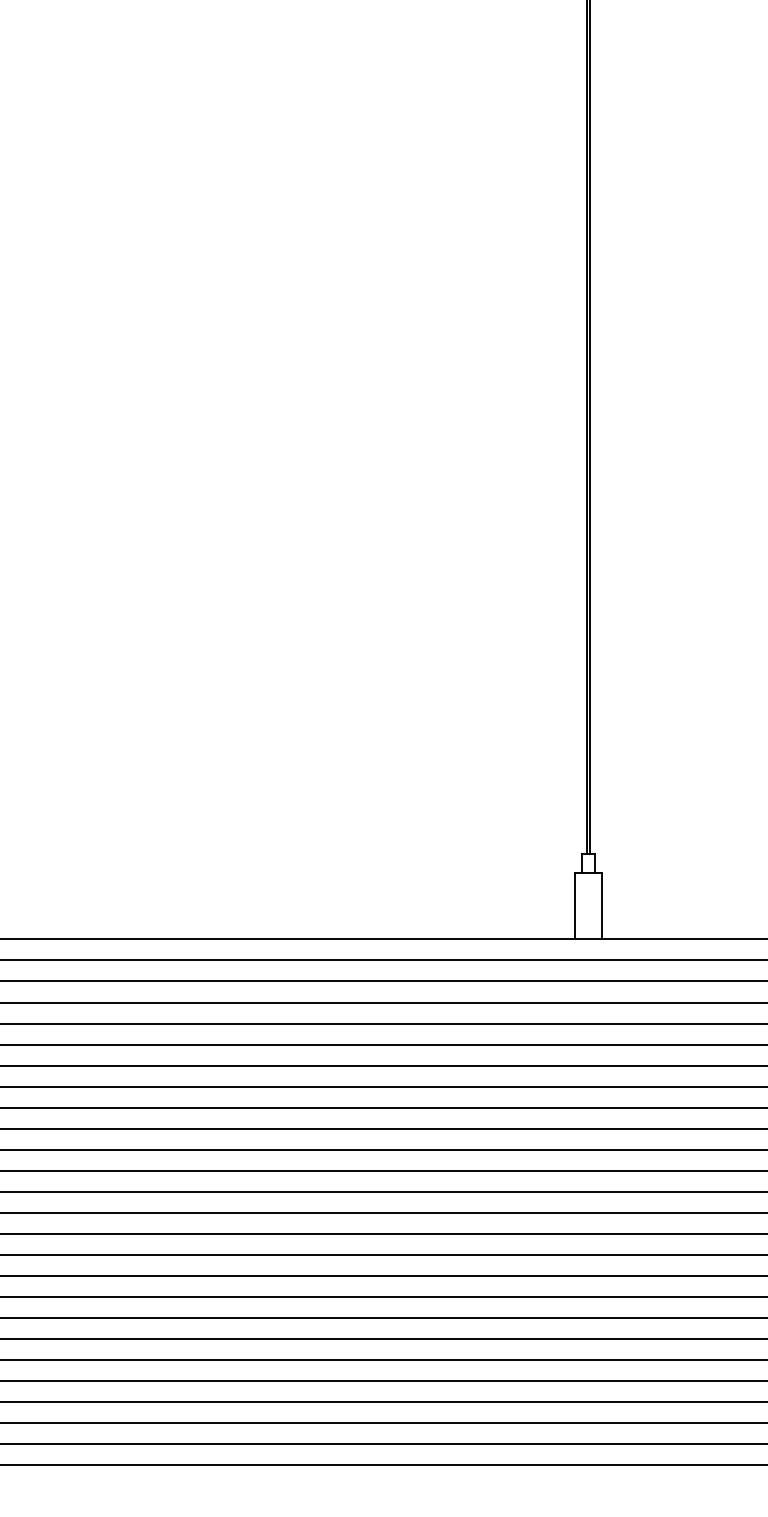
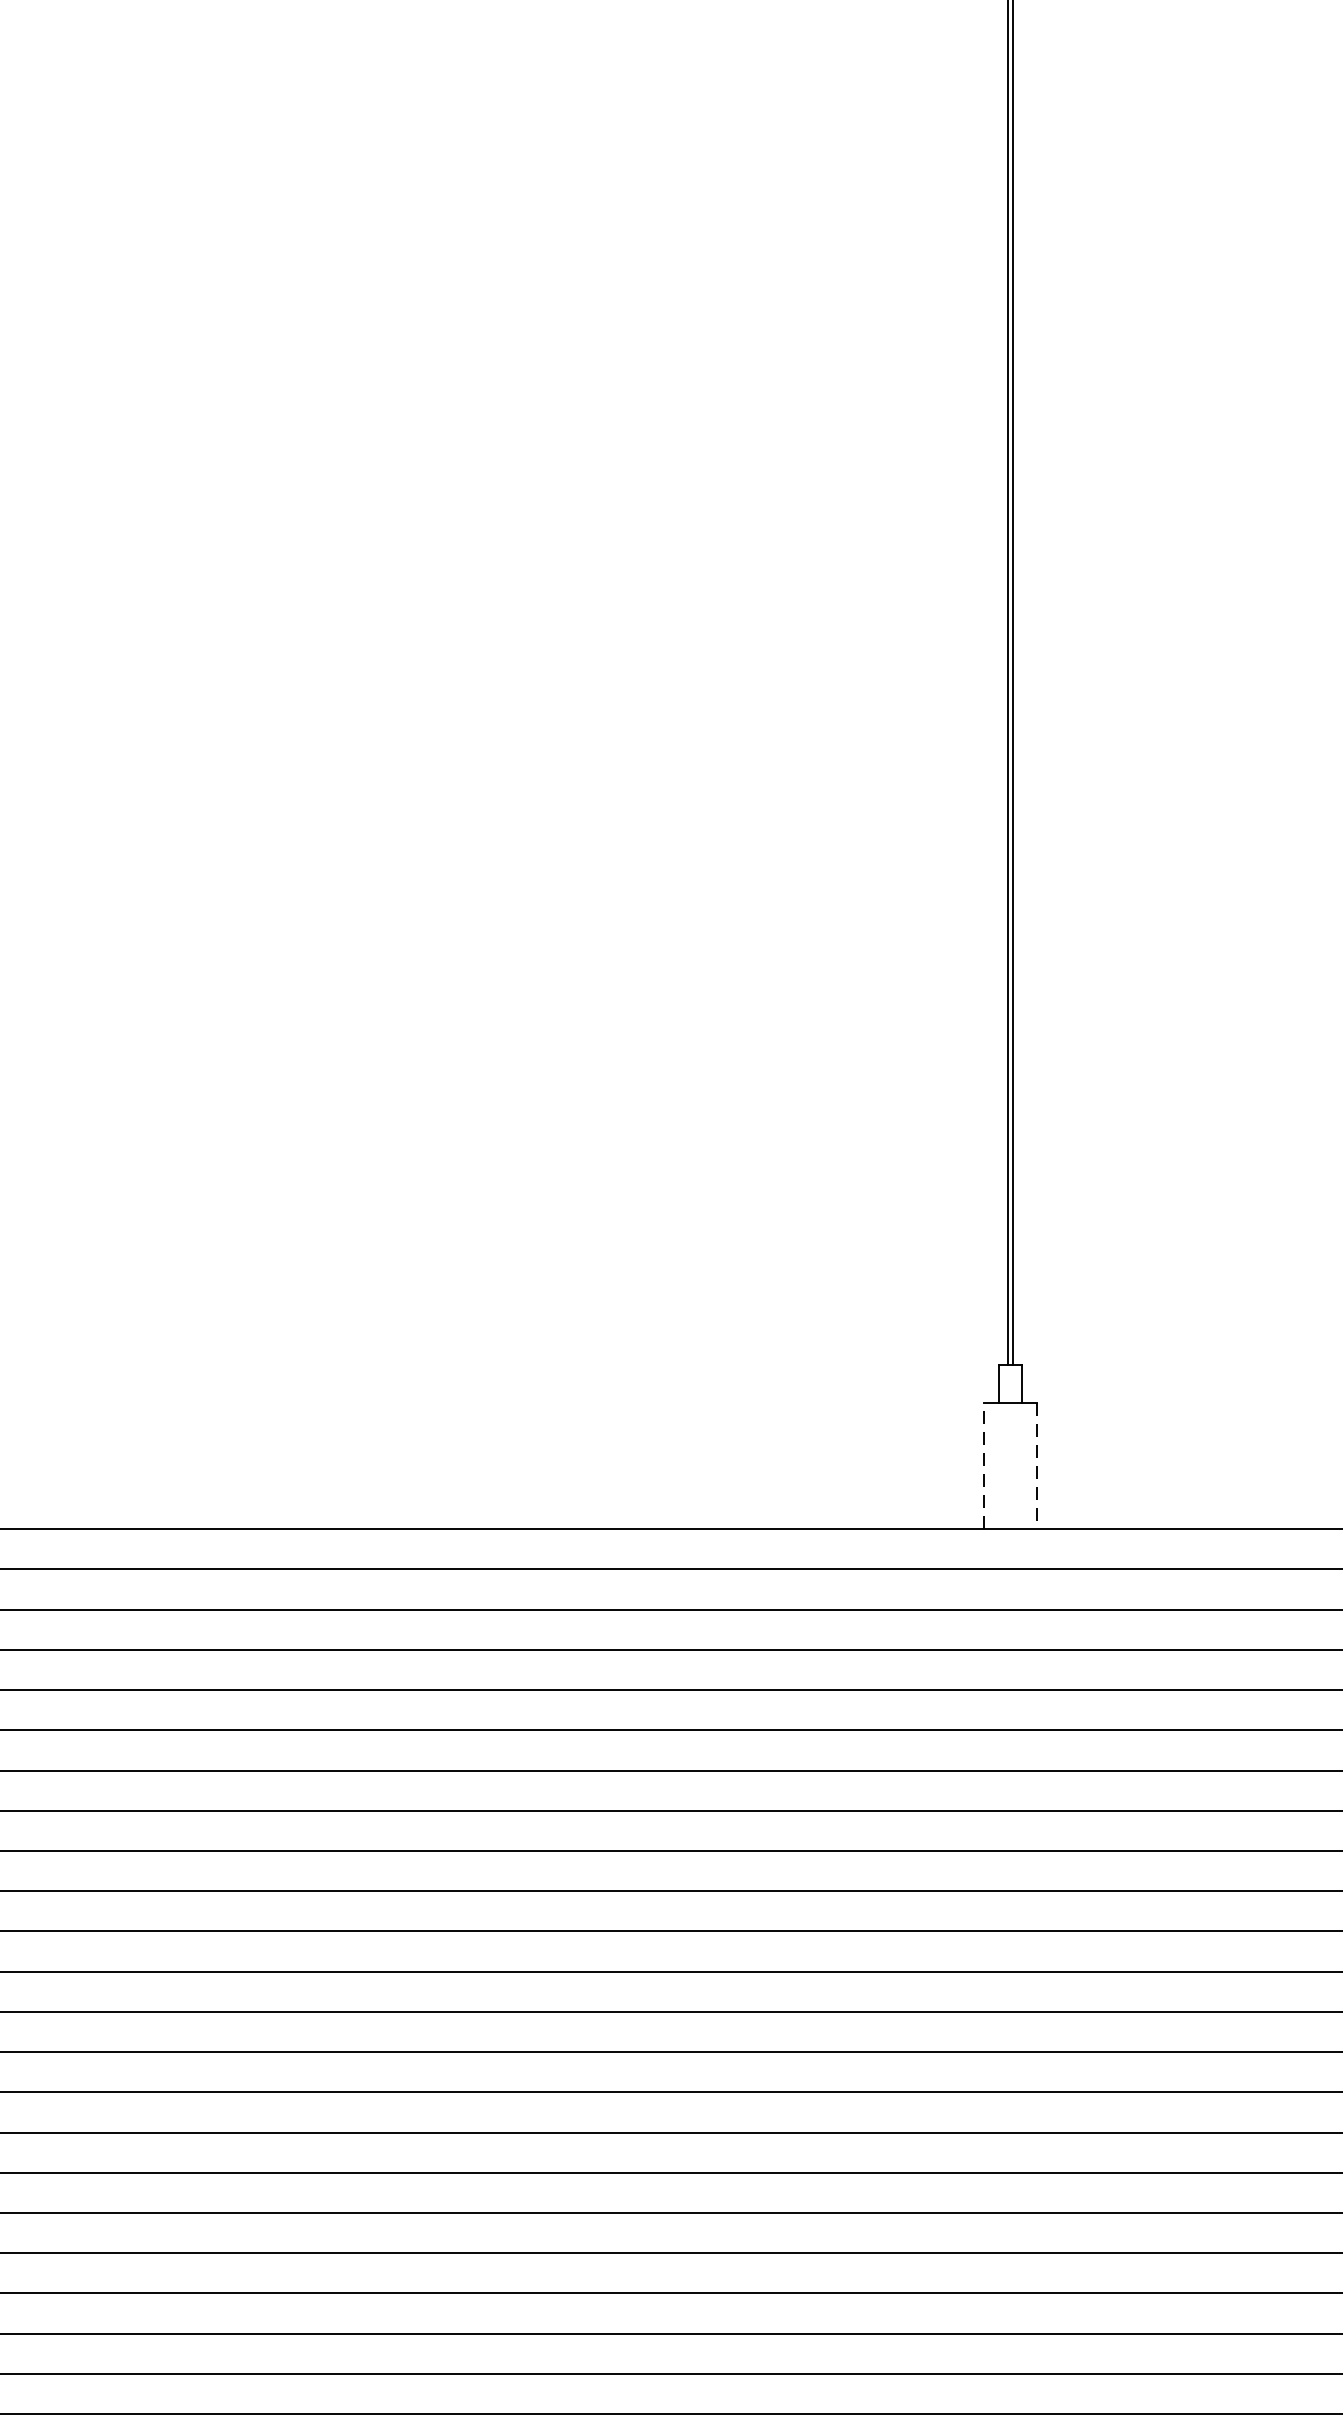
line: (574, 905) -> (983, 1464), solid -> dashed
line: (602, 906) -> (1037, 1466), solid -> dashed

